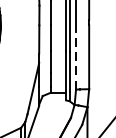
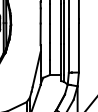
line: (75, 60) -> (68, 50), dashed -> solid

